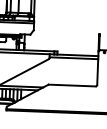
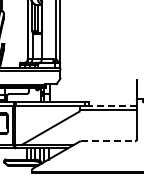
line: (77, 54) -> (112, 105), solid -> dashed
line: (72, 85) -> (108, 141), solid -> dashed

